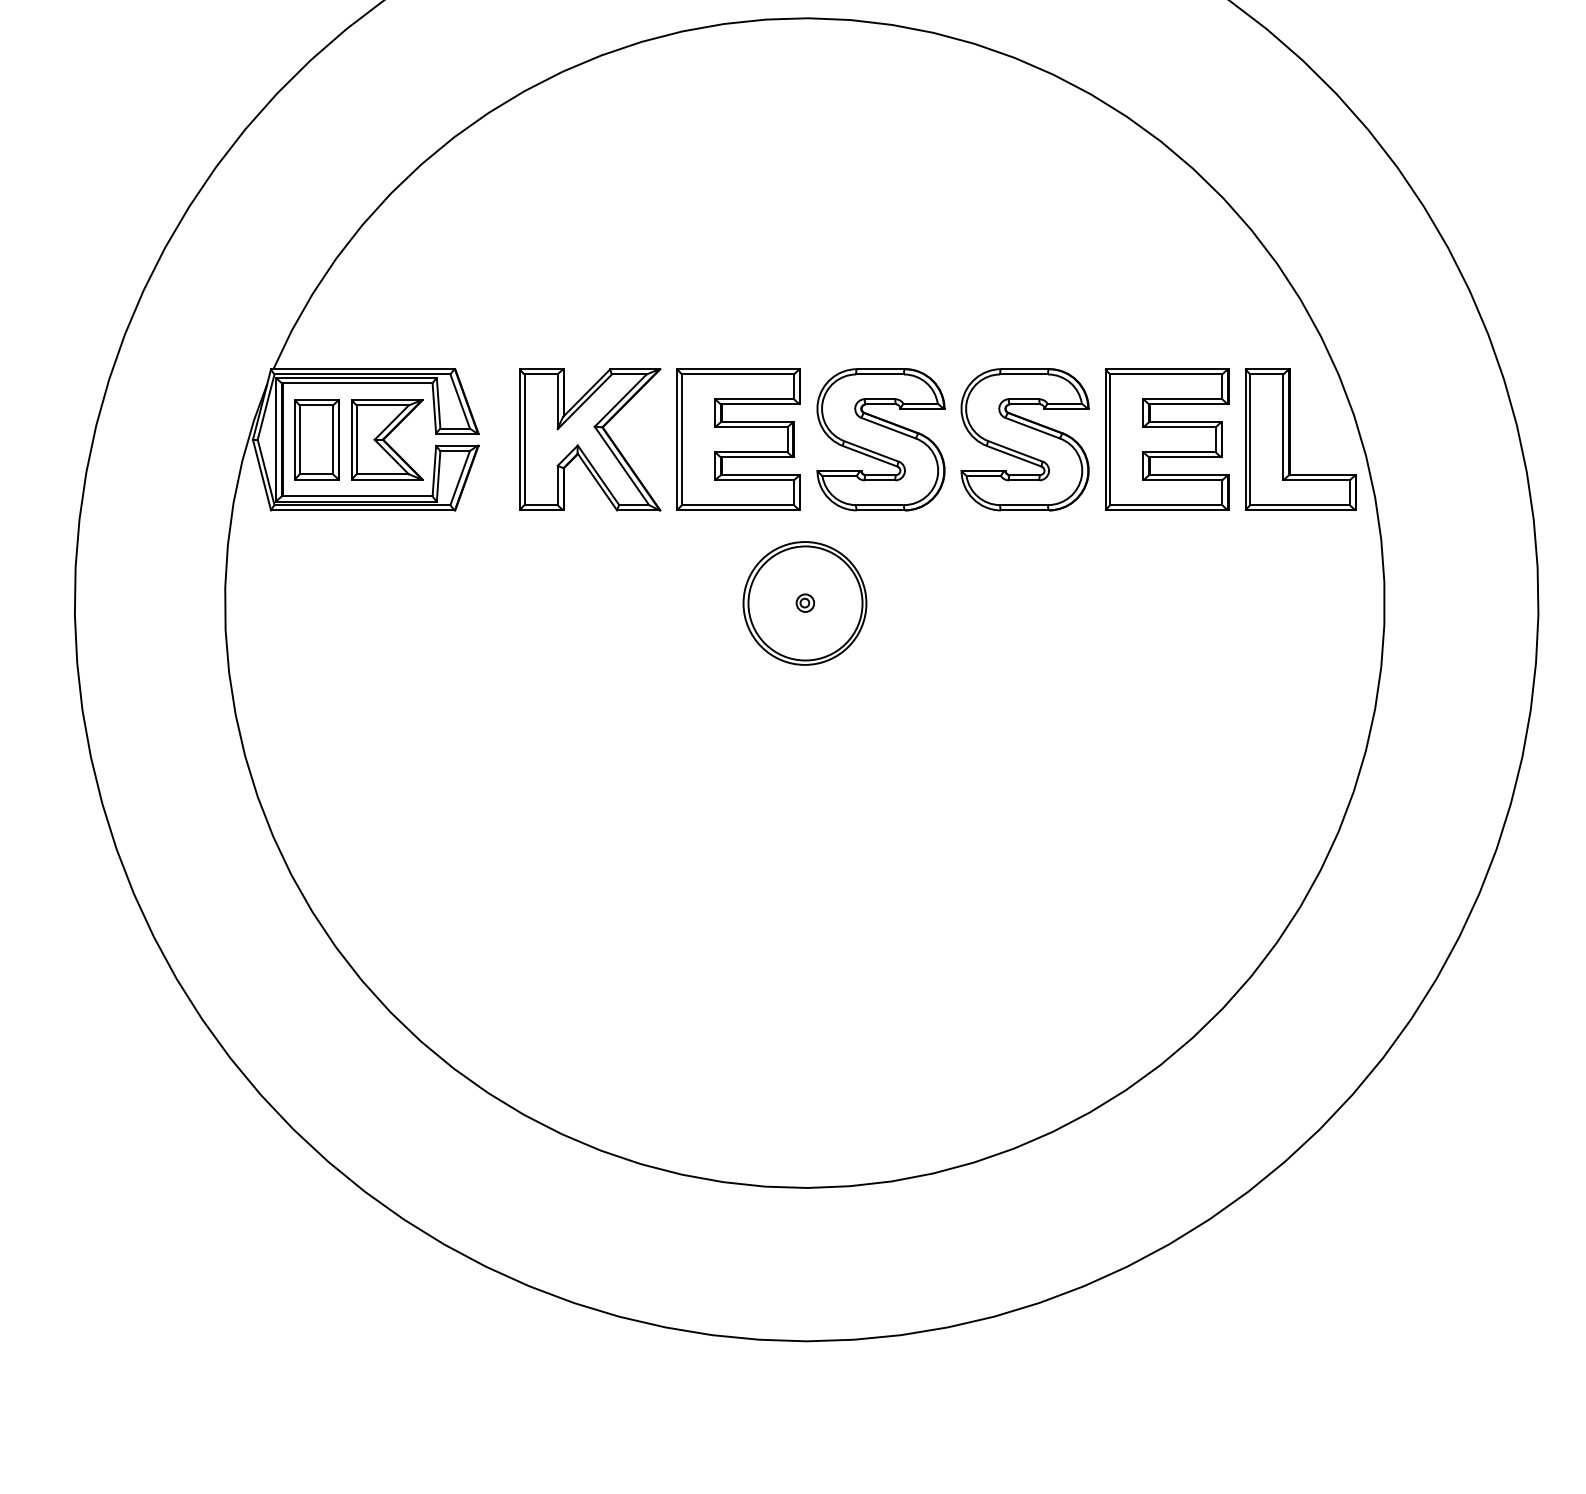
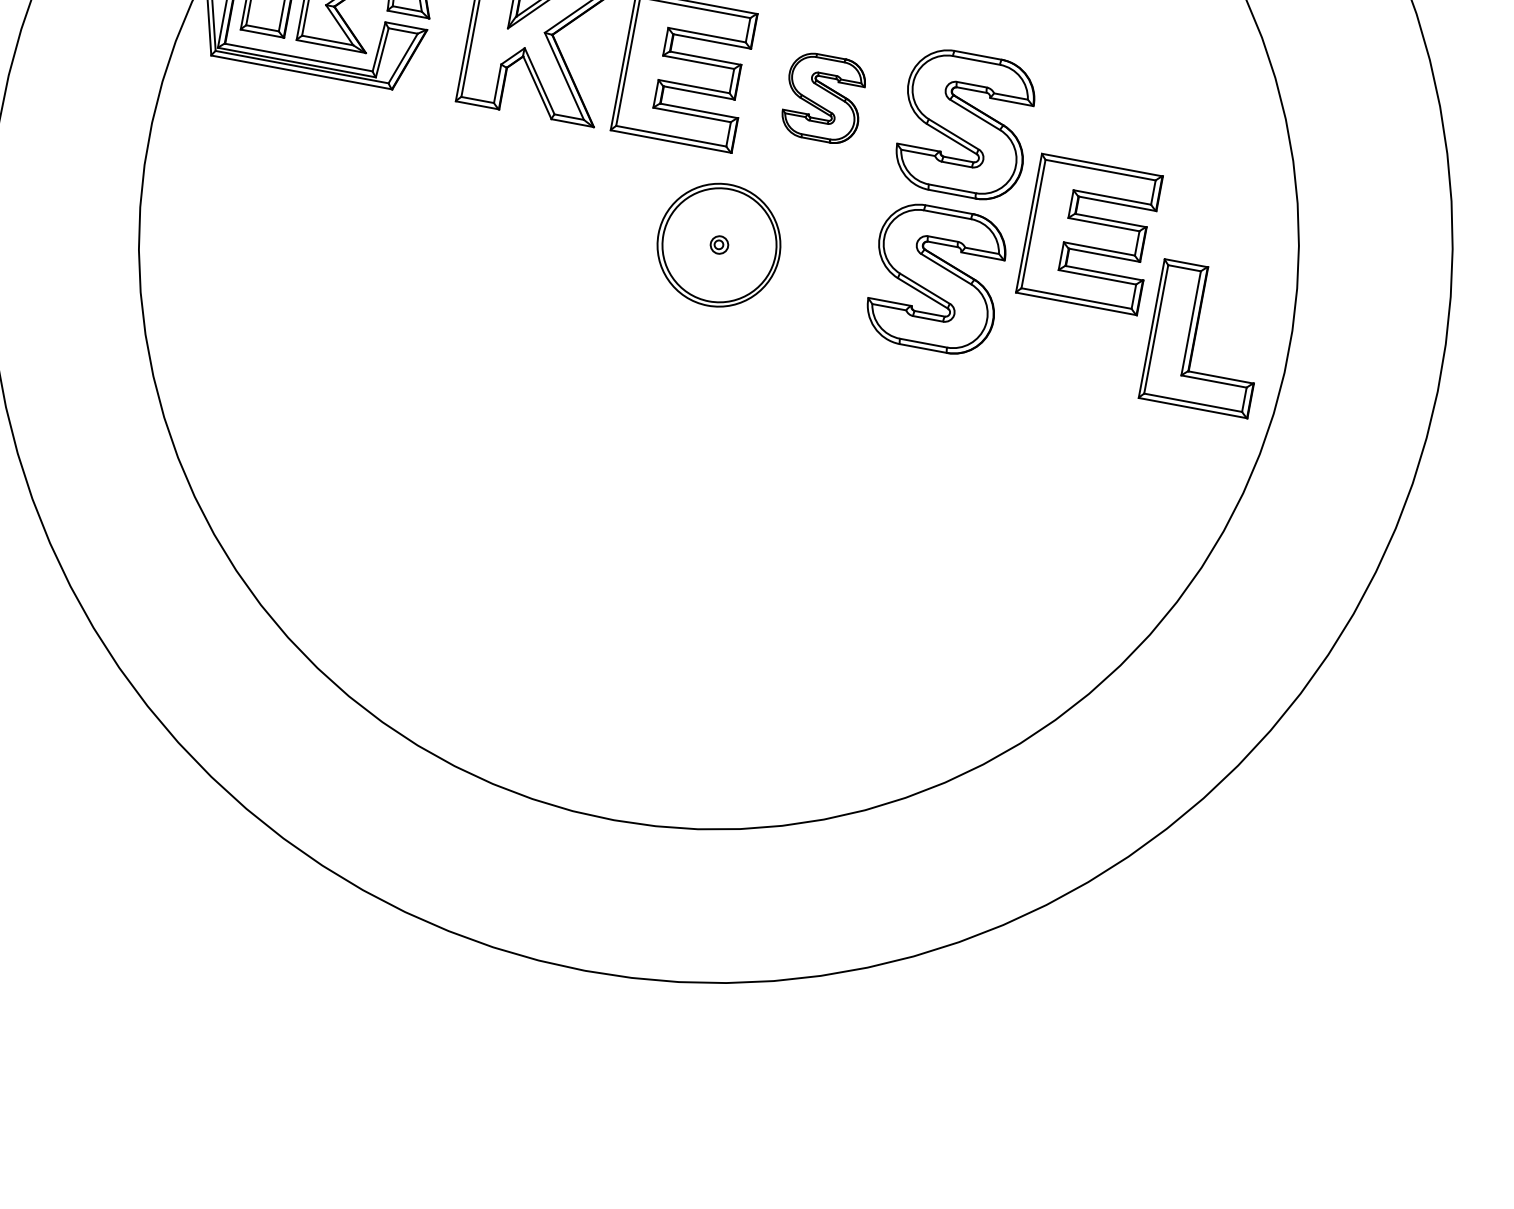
part: (880, 439) -> (823, 97), size x0.6
part: (1166, 439) -> (1088, 234), moved
part: (1290, 439) -> (1195, 336), moved
part: (1024, 596) -> (936, 278), added

